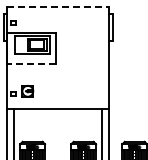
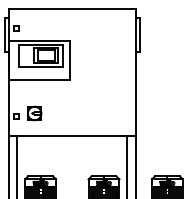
line: (58, 7) -> (72, 9), dashed -> solid
line: (31, 64) -> (39, 80), dashed -> solid

